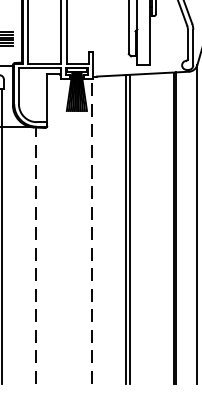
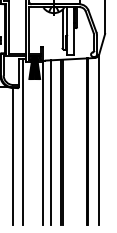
line: (54, 229) -> (22, 142), added
line: (108, 229) -> (51, 142), added
line: (91, 231) -> (42, 143), dashed -> solid
line: (35, 255) -> (12, 156), dashed -> solid

